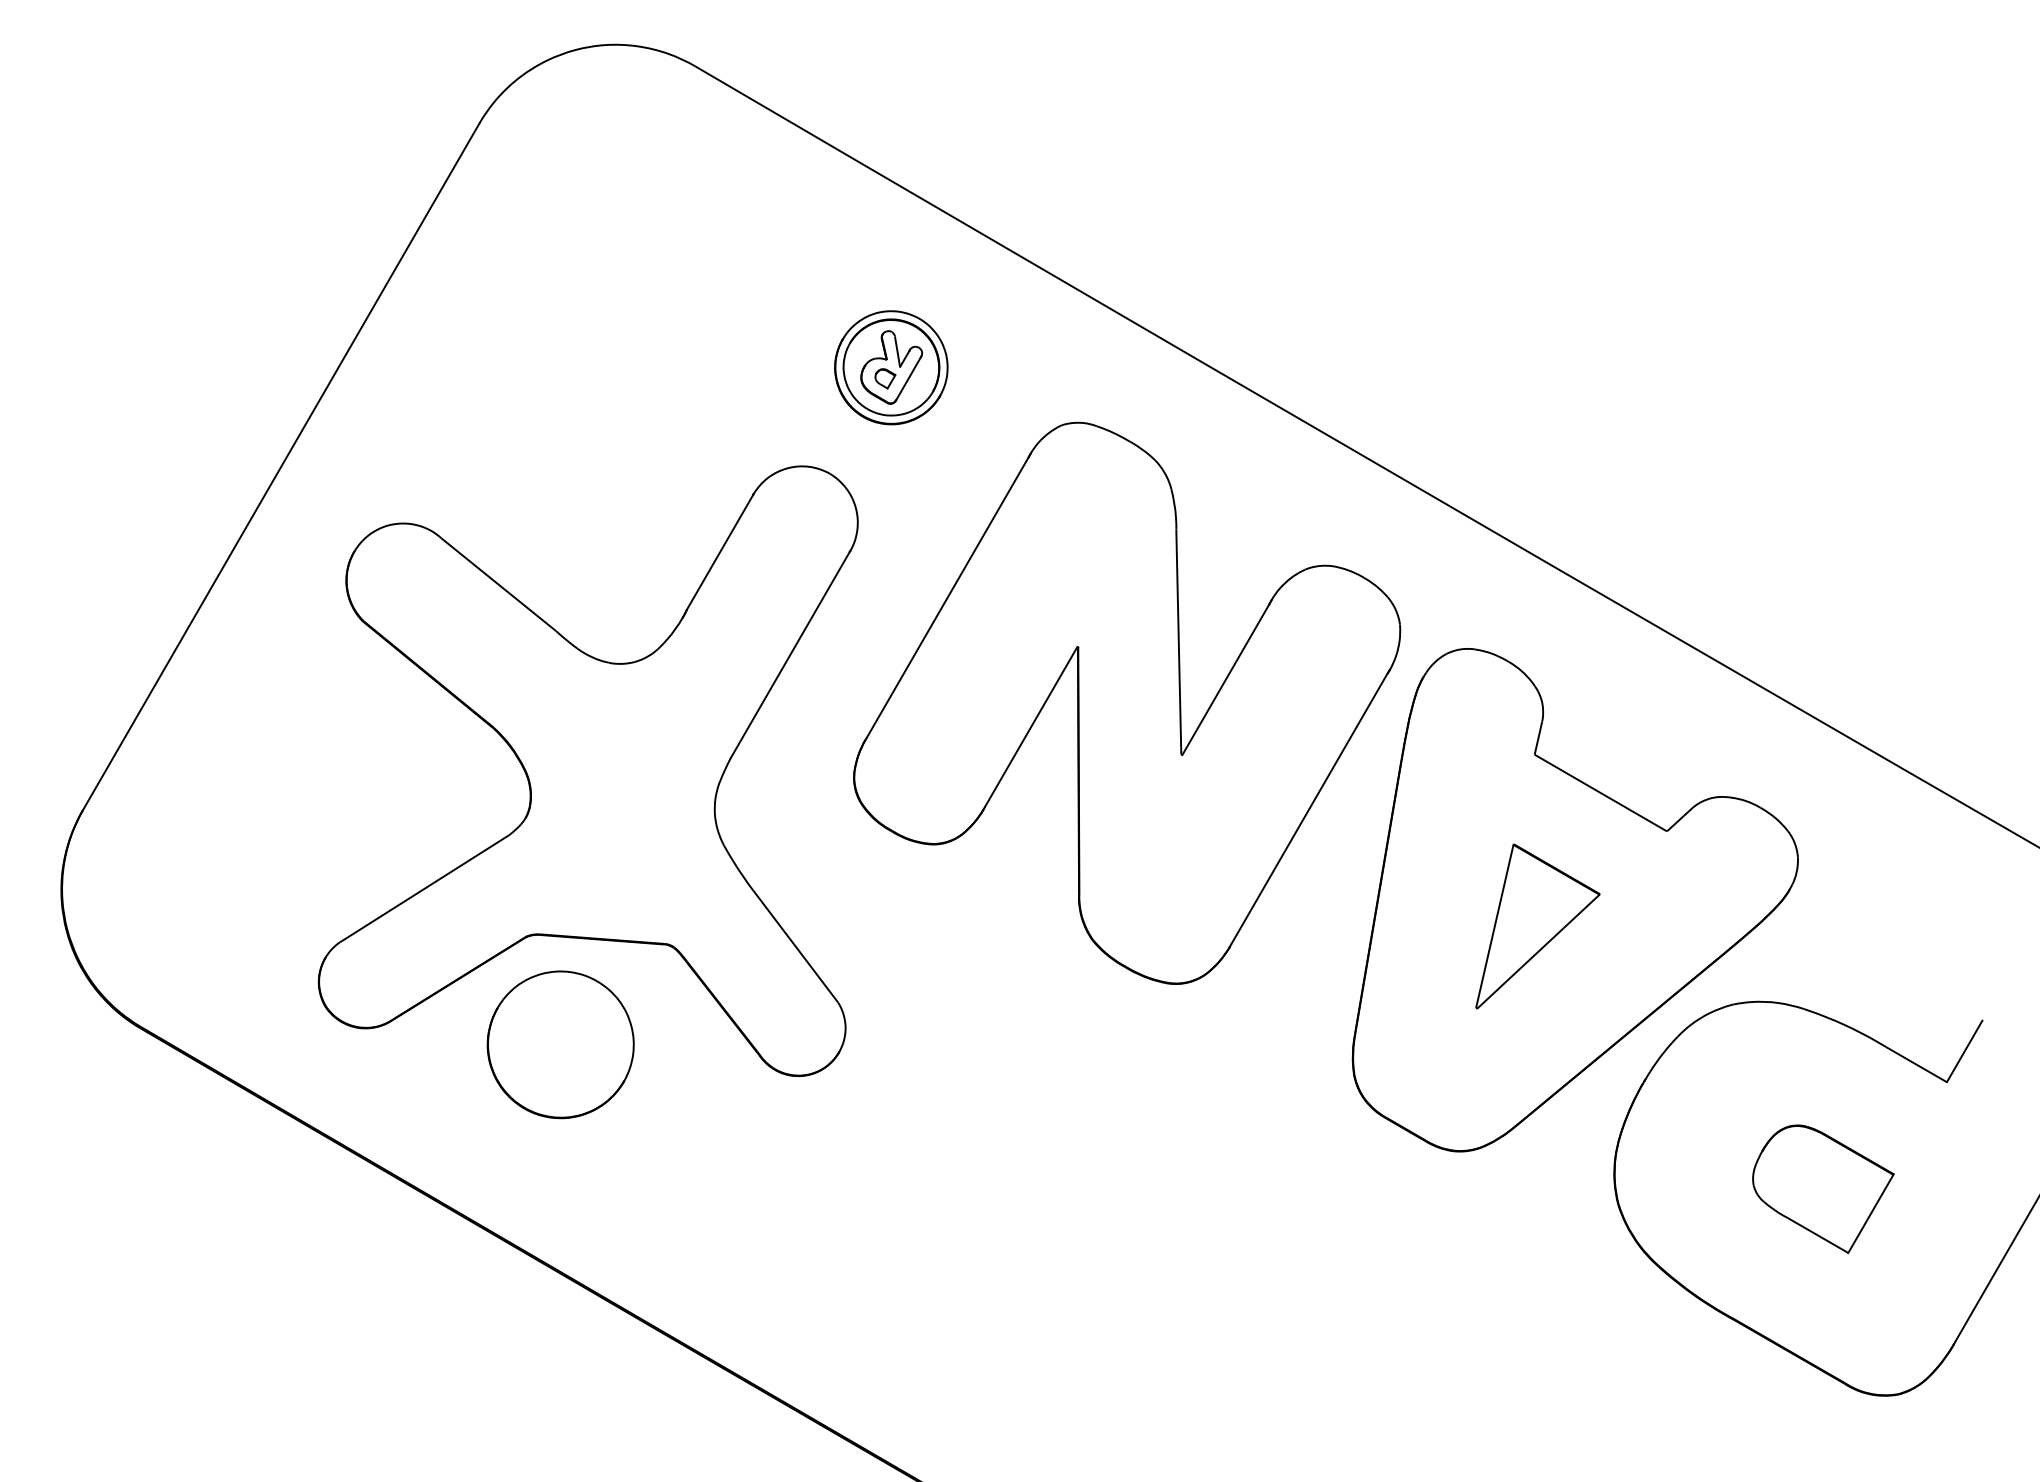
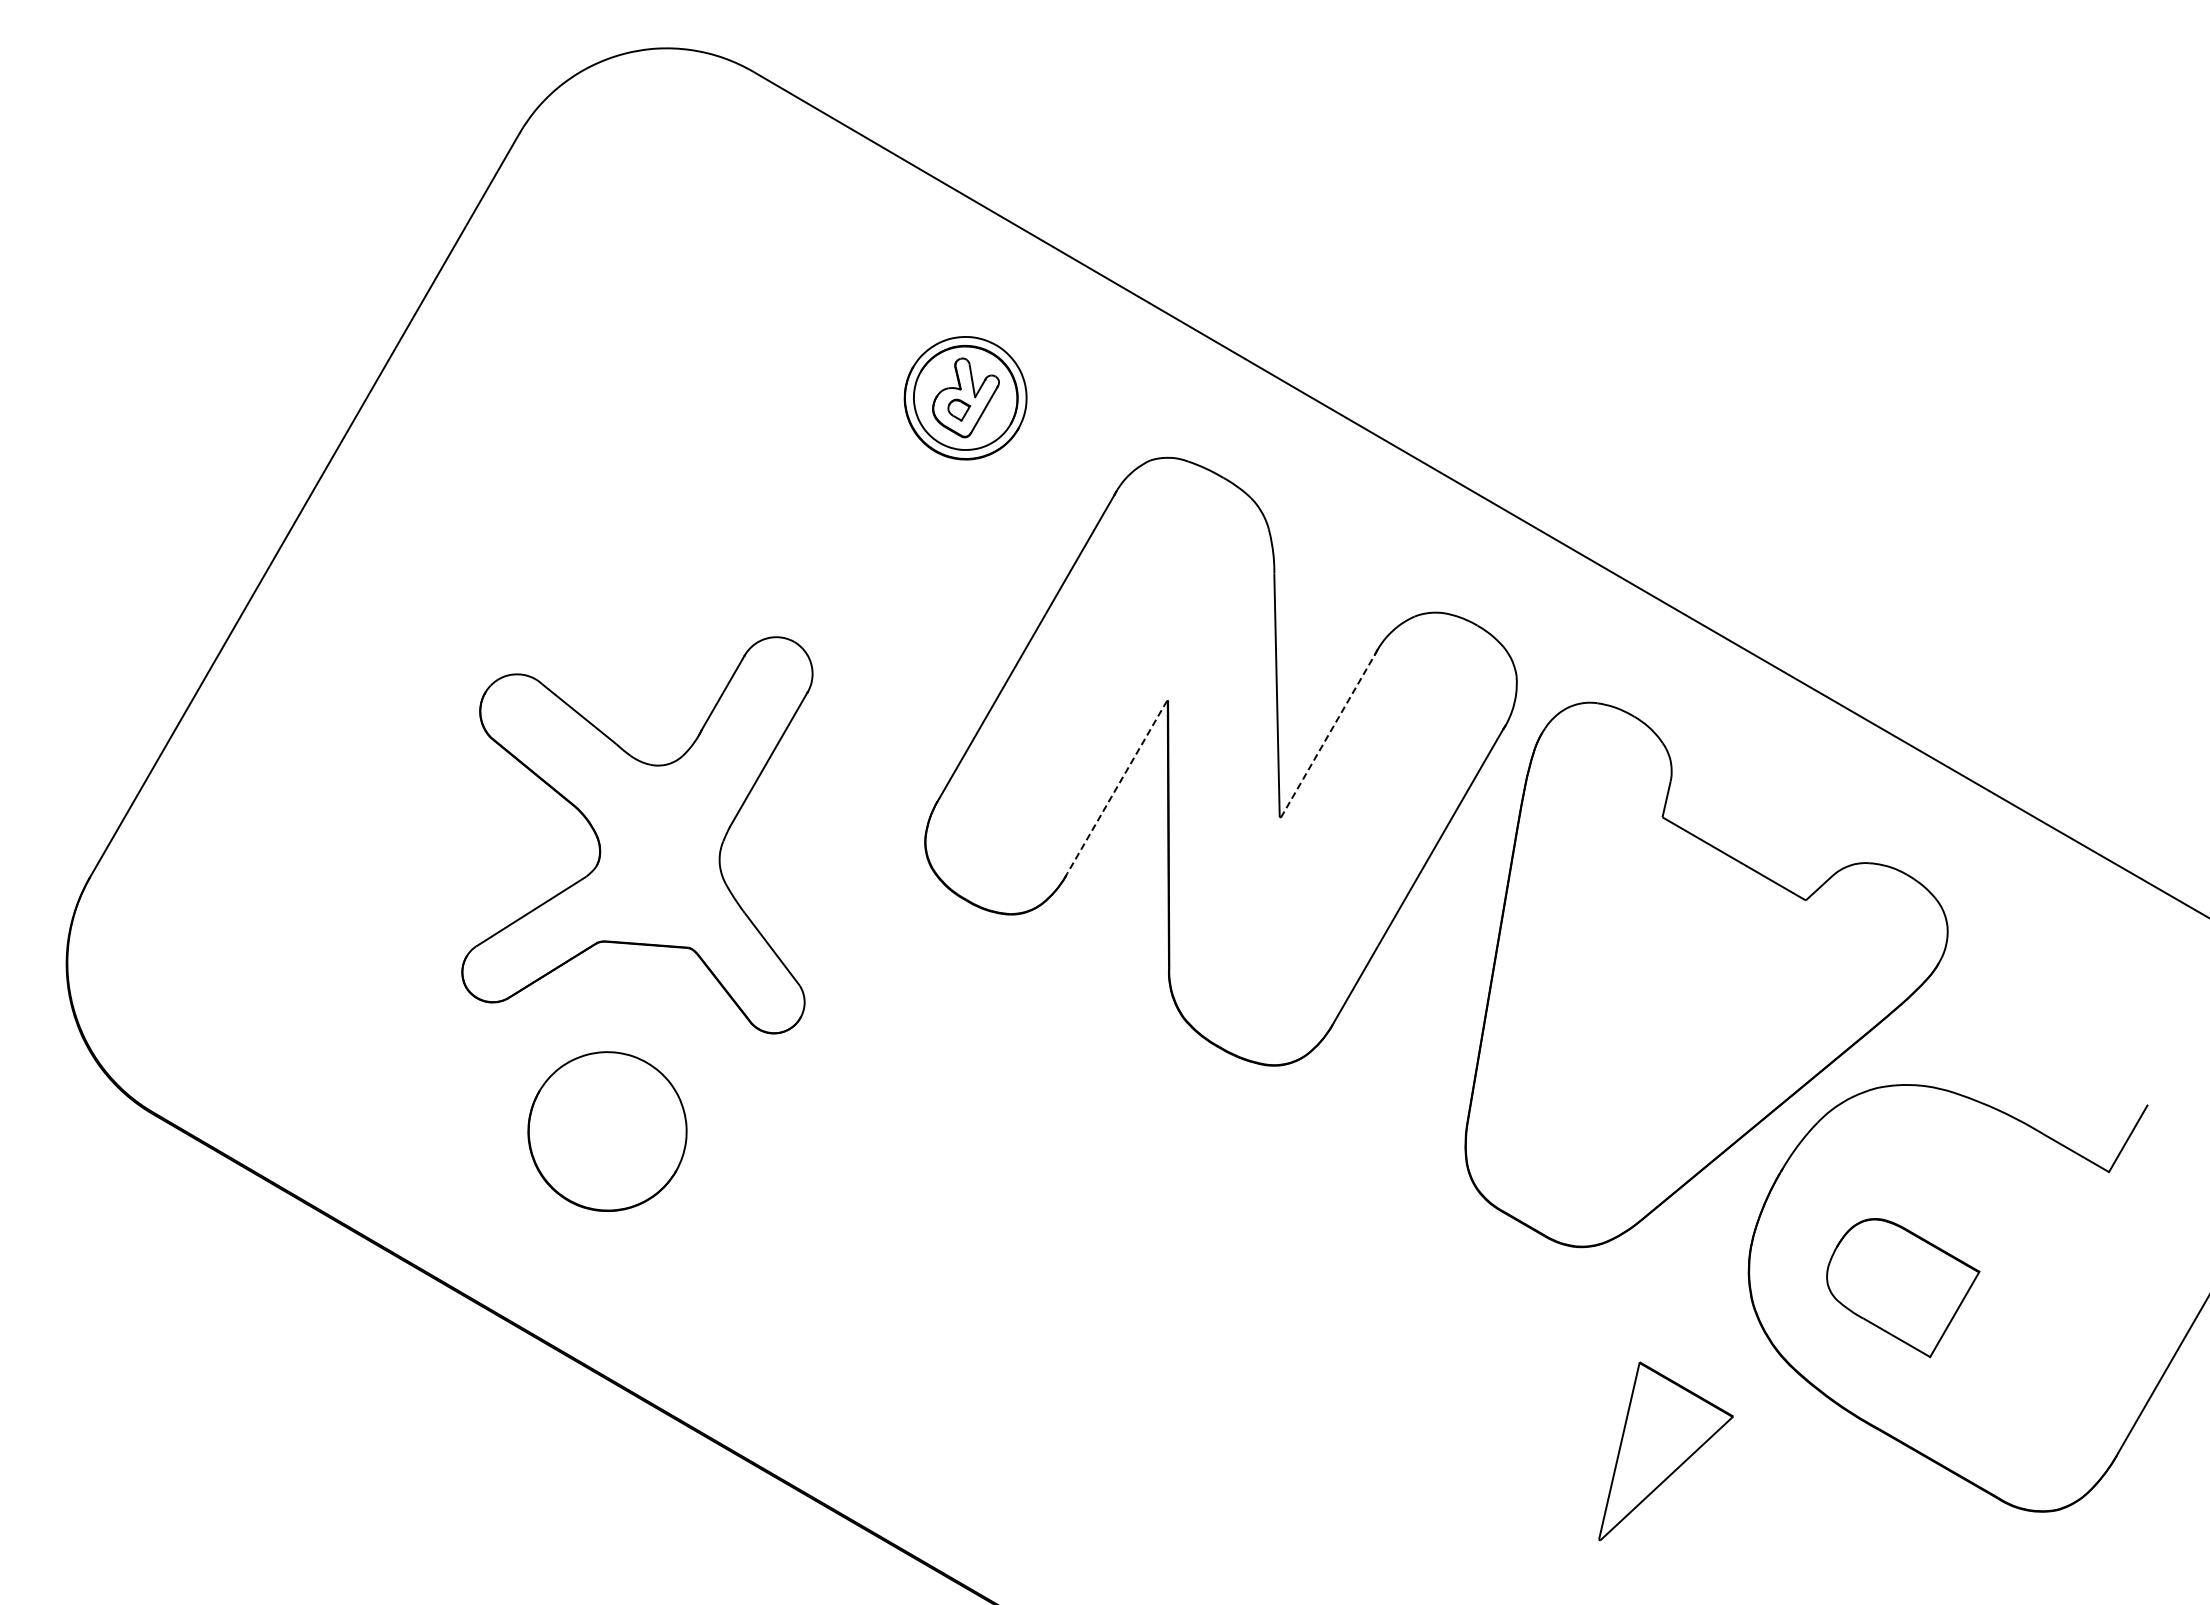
line: (1225, 680) -> (1327, 736), solid -> dashed
line: (1031, 727) -> (1117, 787), solid -> dashed
part: (588, 771) -> (637, 835), size x0.6
part: (1537, 926) -> (1665, 1451), moved
part: (1823, 1189) -> (1903, 1288), moved

